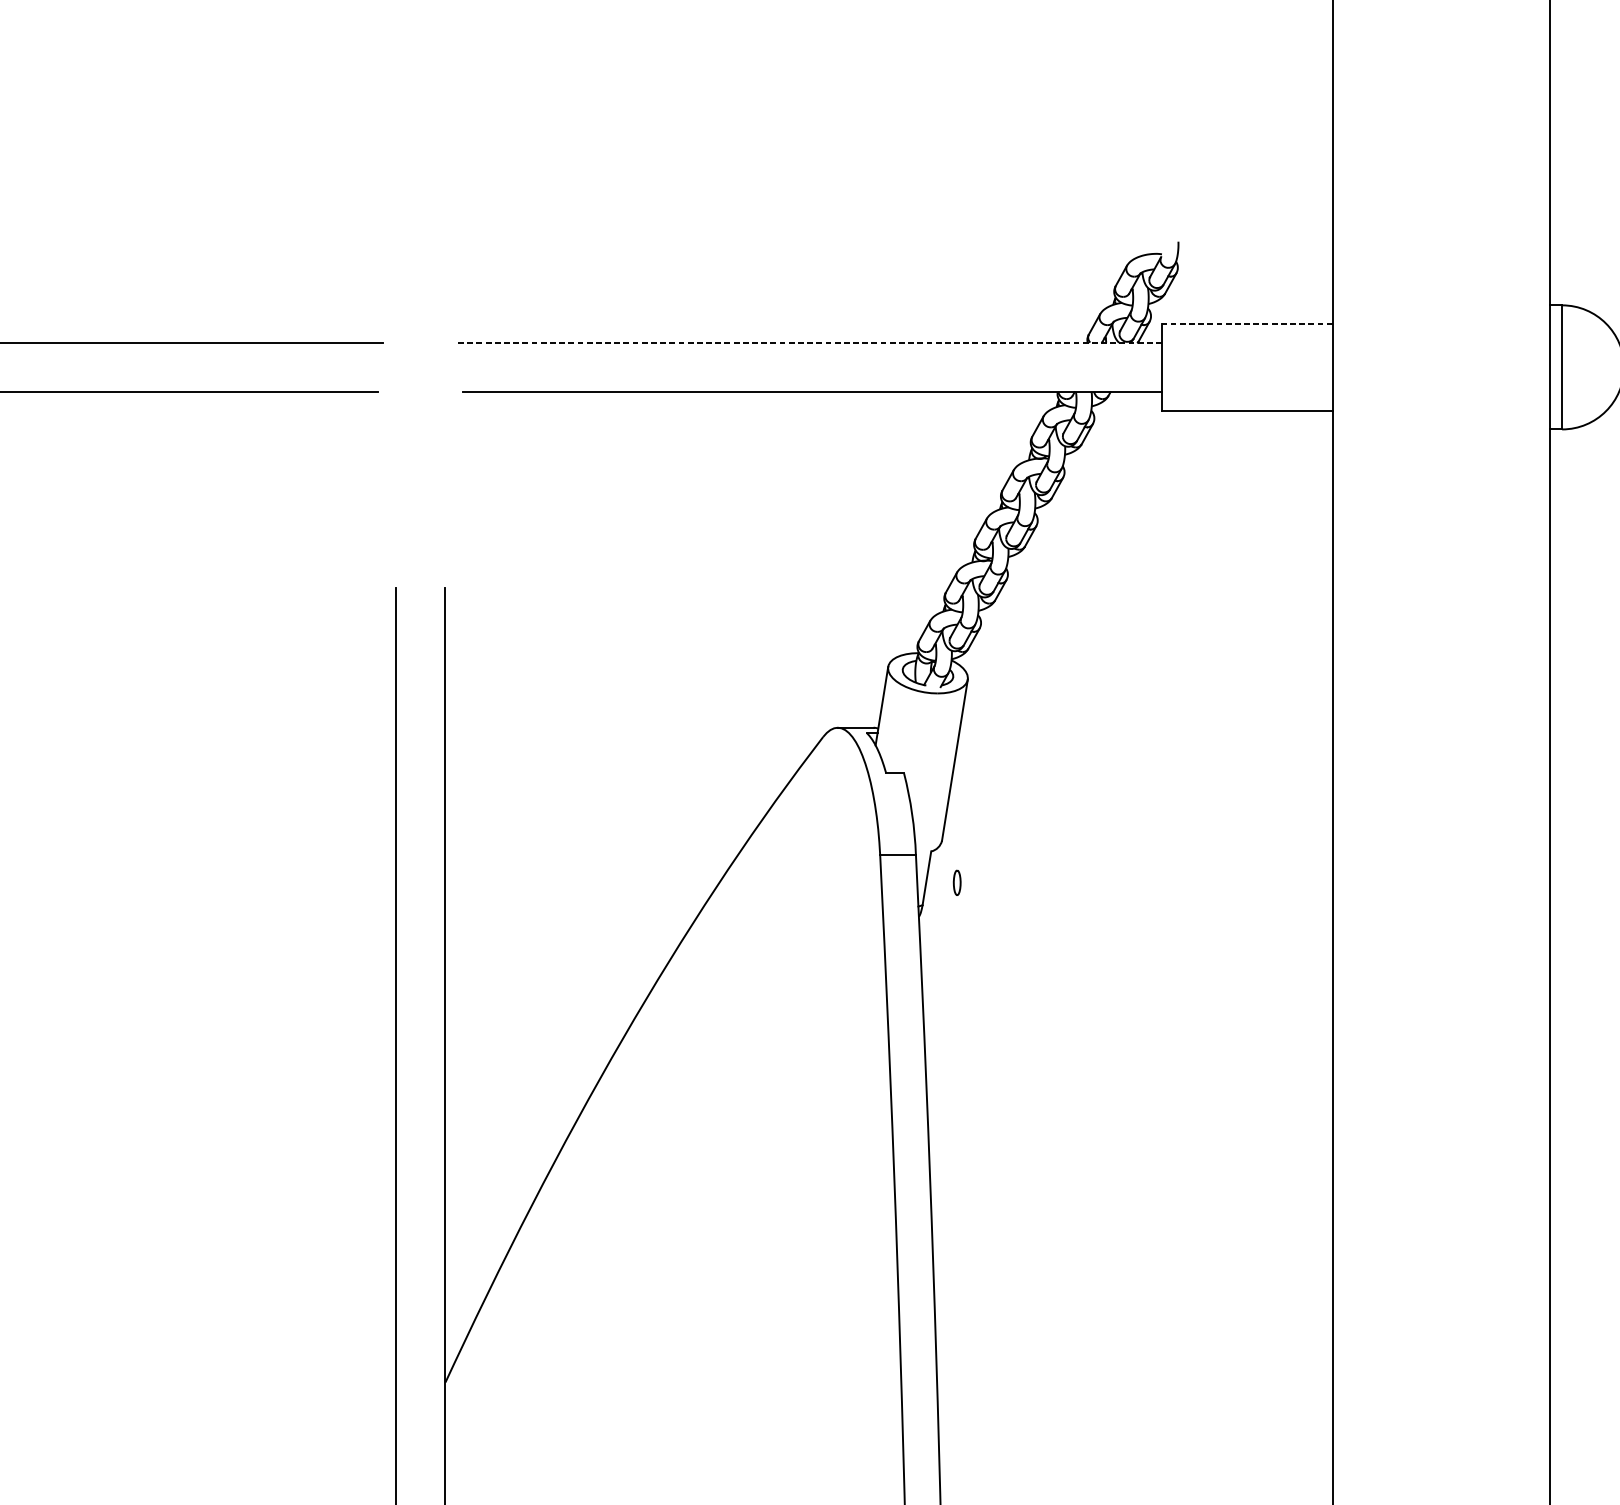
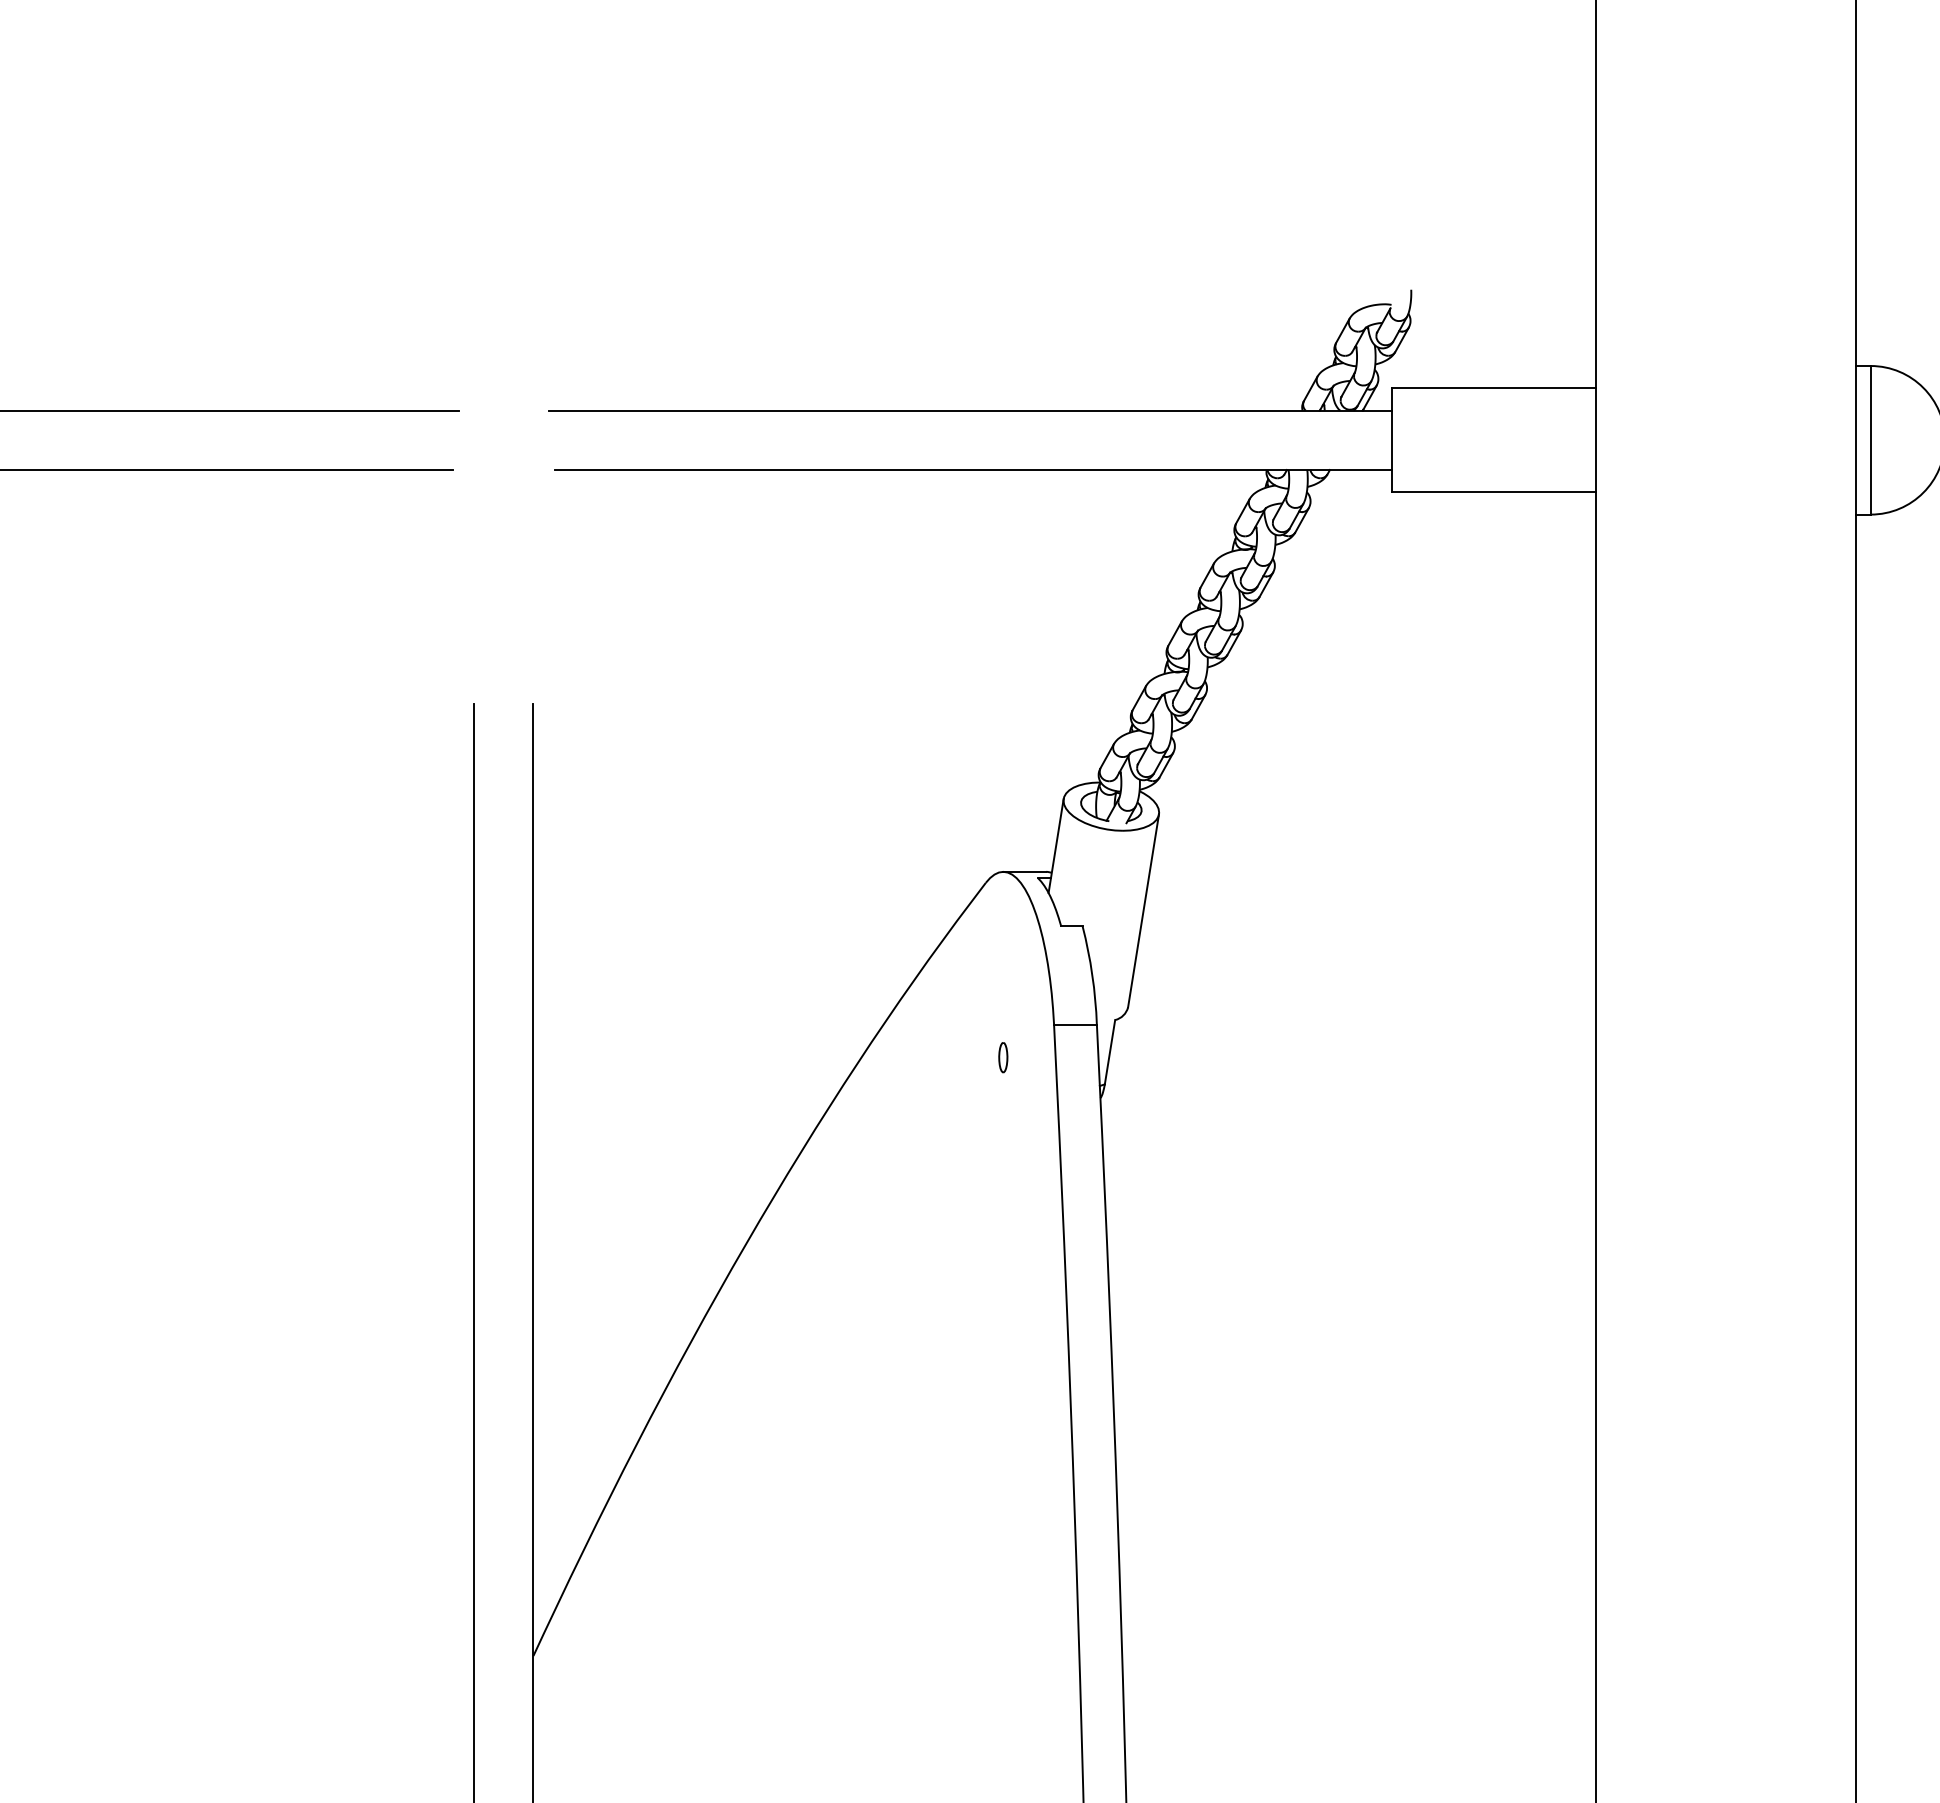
line: (1247, 324) -> (1493, 388), dashed -> solid
line: (809, 342) -> (969, 410), dashed -> solid
part: (957, 882) -> (1003, 1057), moved

